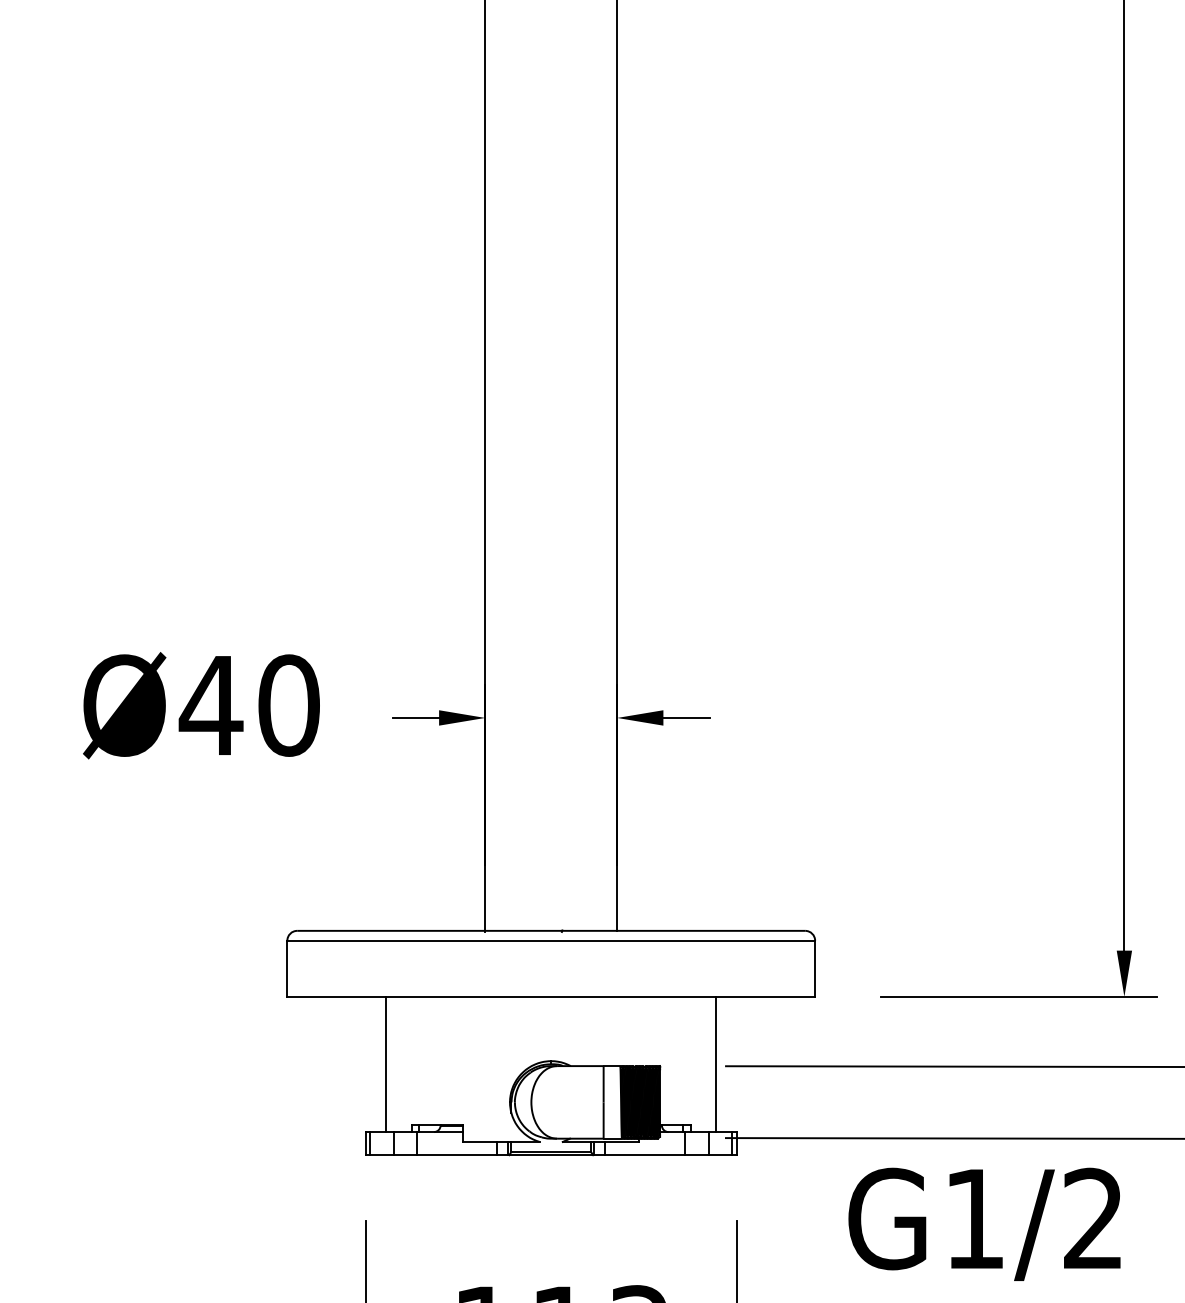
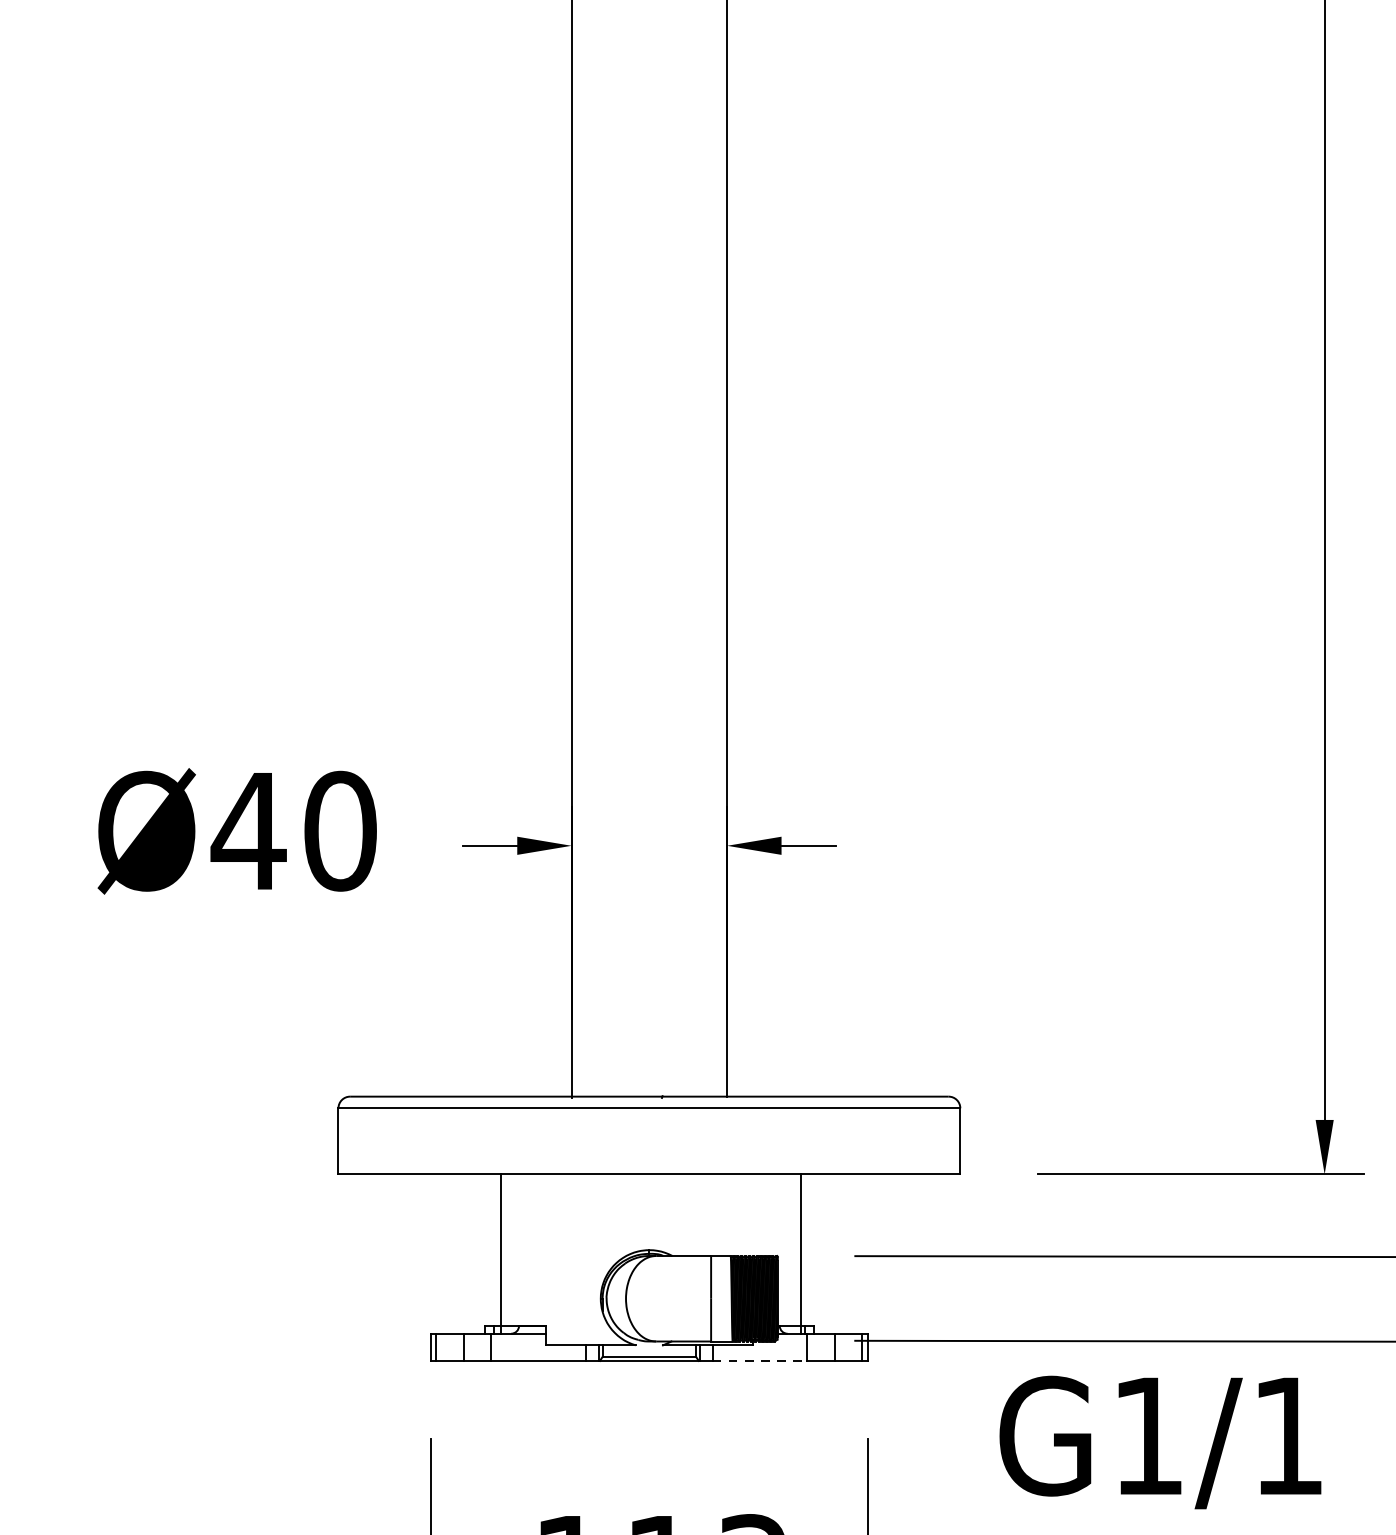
line: (386, 1064) -> (501, 1254), moved
line: (716, 1064) -> (801, 1254), moved
line: (645, 1155) -> (760, 1361), solid -> dashed
text: (1092, 1217) -> (1287, 1434), G1/2 -> G1/1

